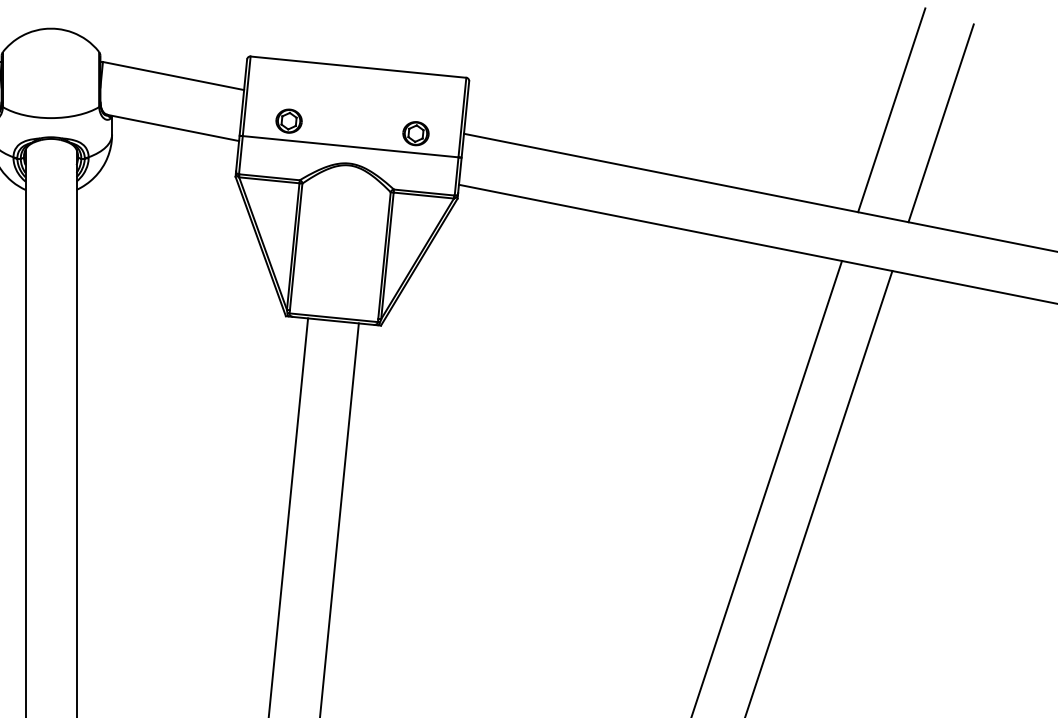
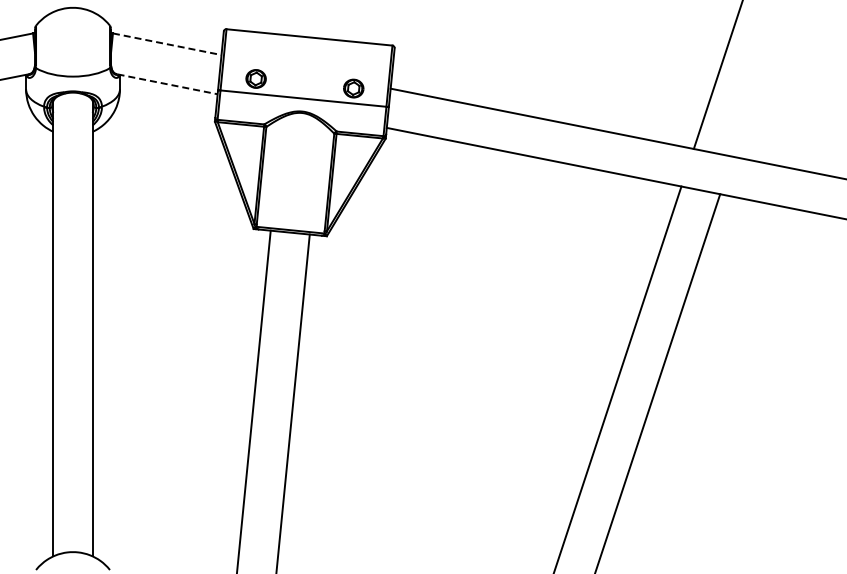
line: (173, 76) -> (167, 44), solid -> dashed
line: (940, 123) -> (757, 80), removed
line: (175, 128) -> (168, 84), solid -> dashed

